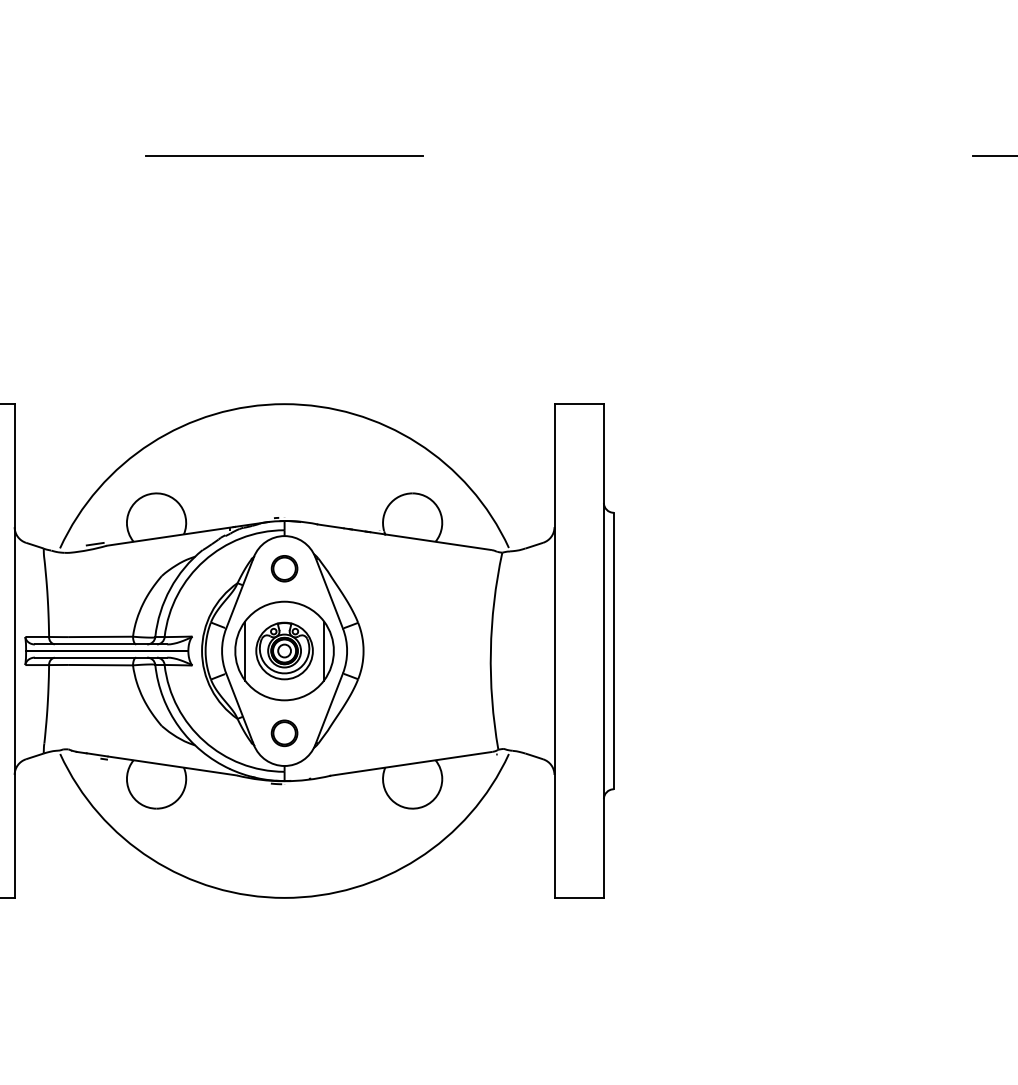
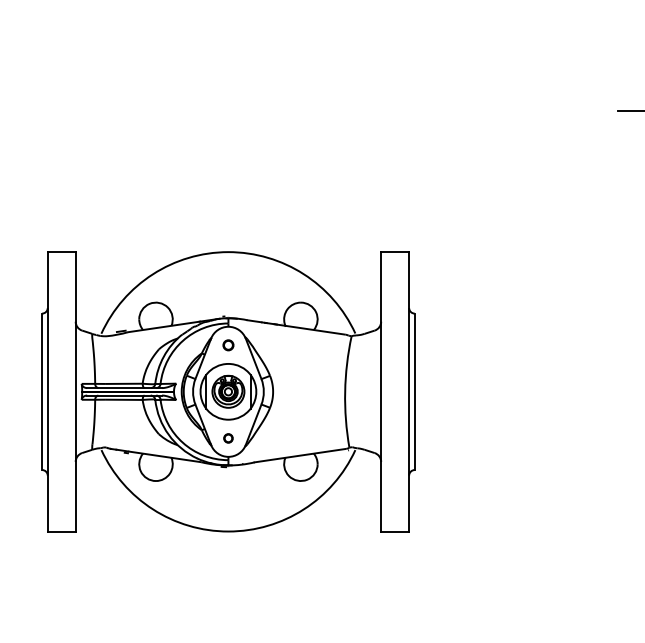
line: (284, 155) -> (228, 111), removed
circle: (284, 569) -> (228, 345), size x0.7
circle: (284, 733) -> (228, 438), size x0.6

